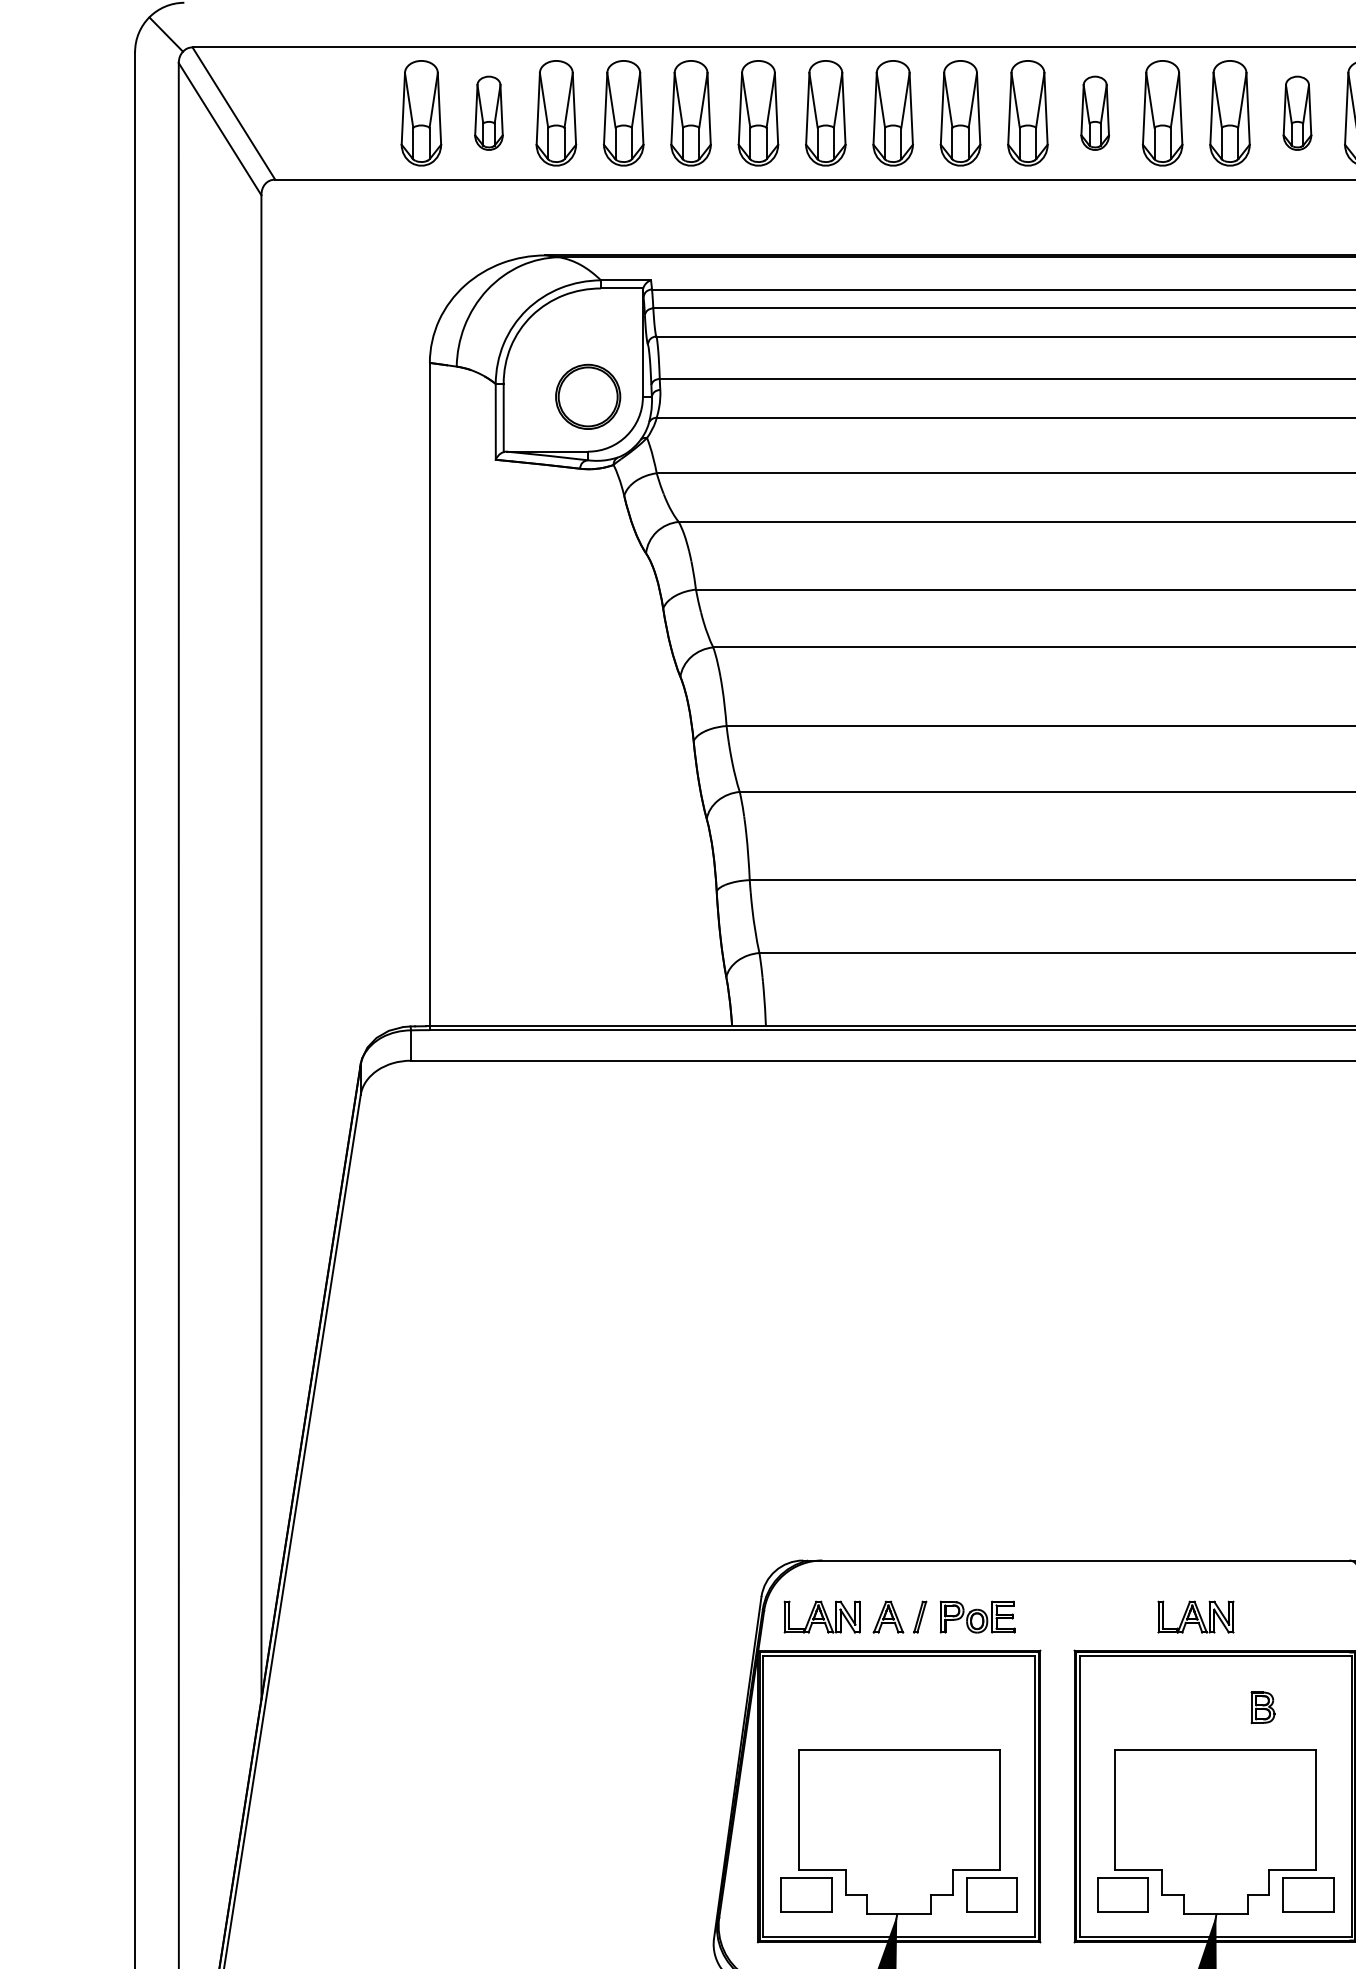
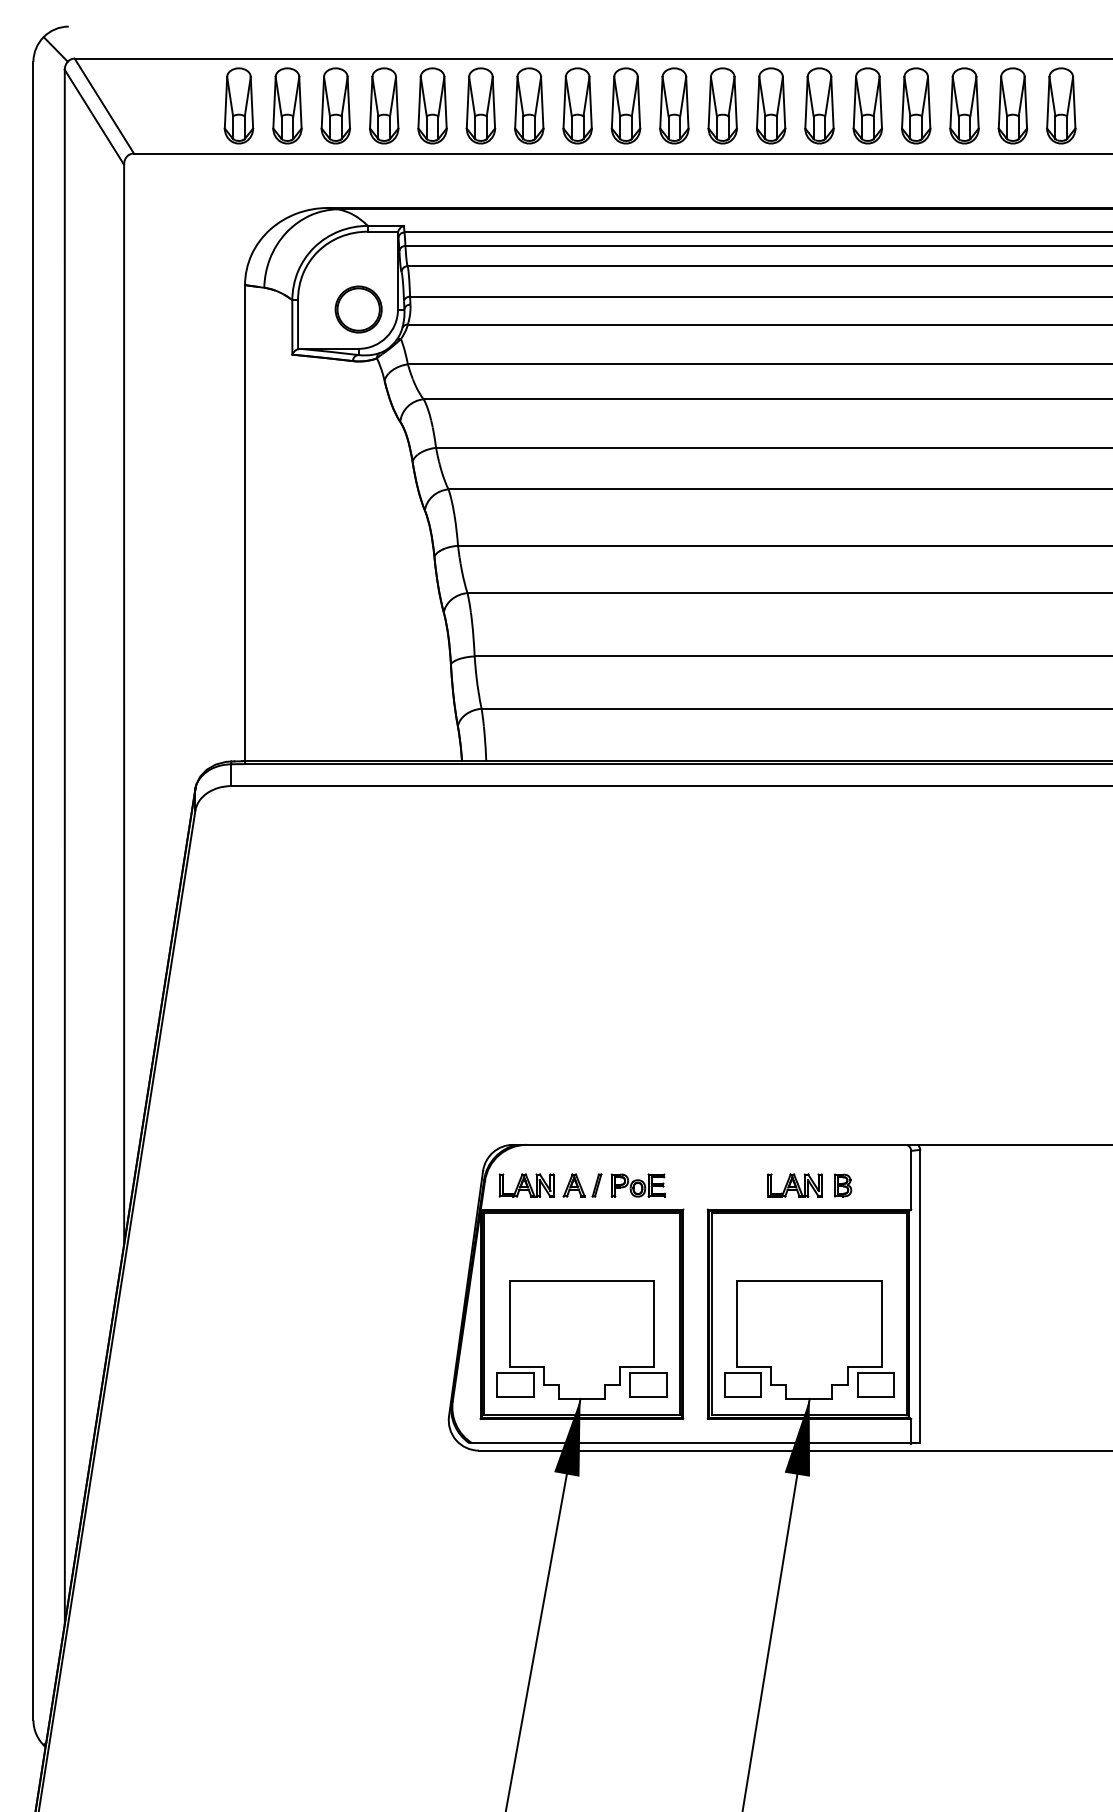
part: (489, 112) -> (287, 105), size x1.43
part: (1094, 112) -> (722, 105), size x1.43
part: (1296, 112) -> (867, 105), size x1.43
part: (1263, 1707) -> (843, 1185), moved

